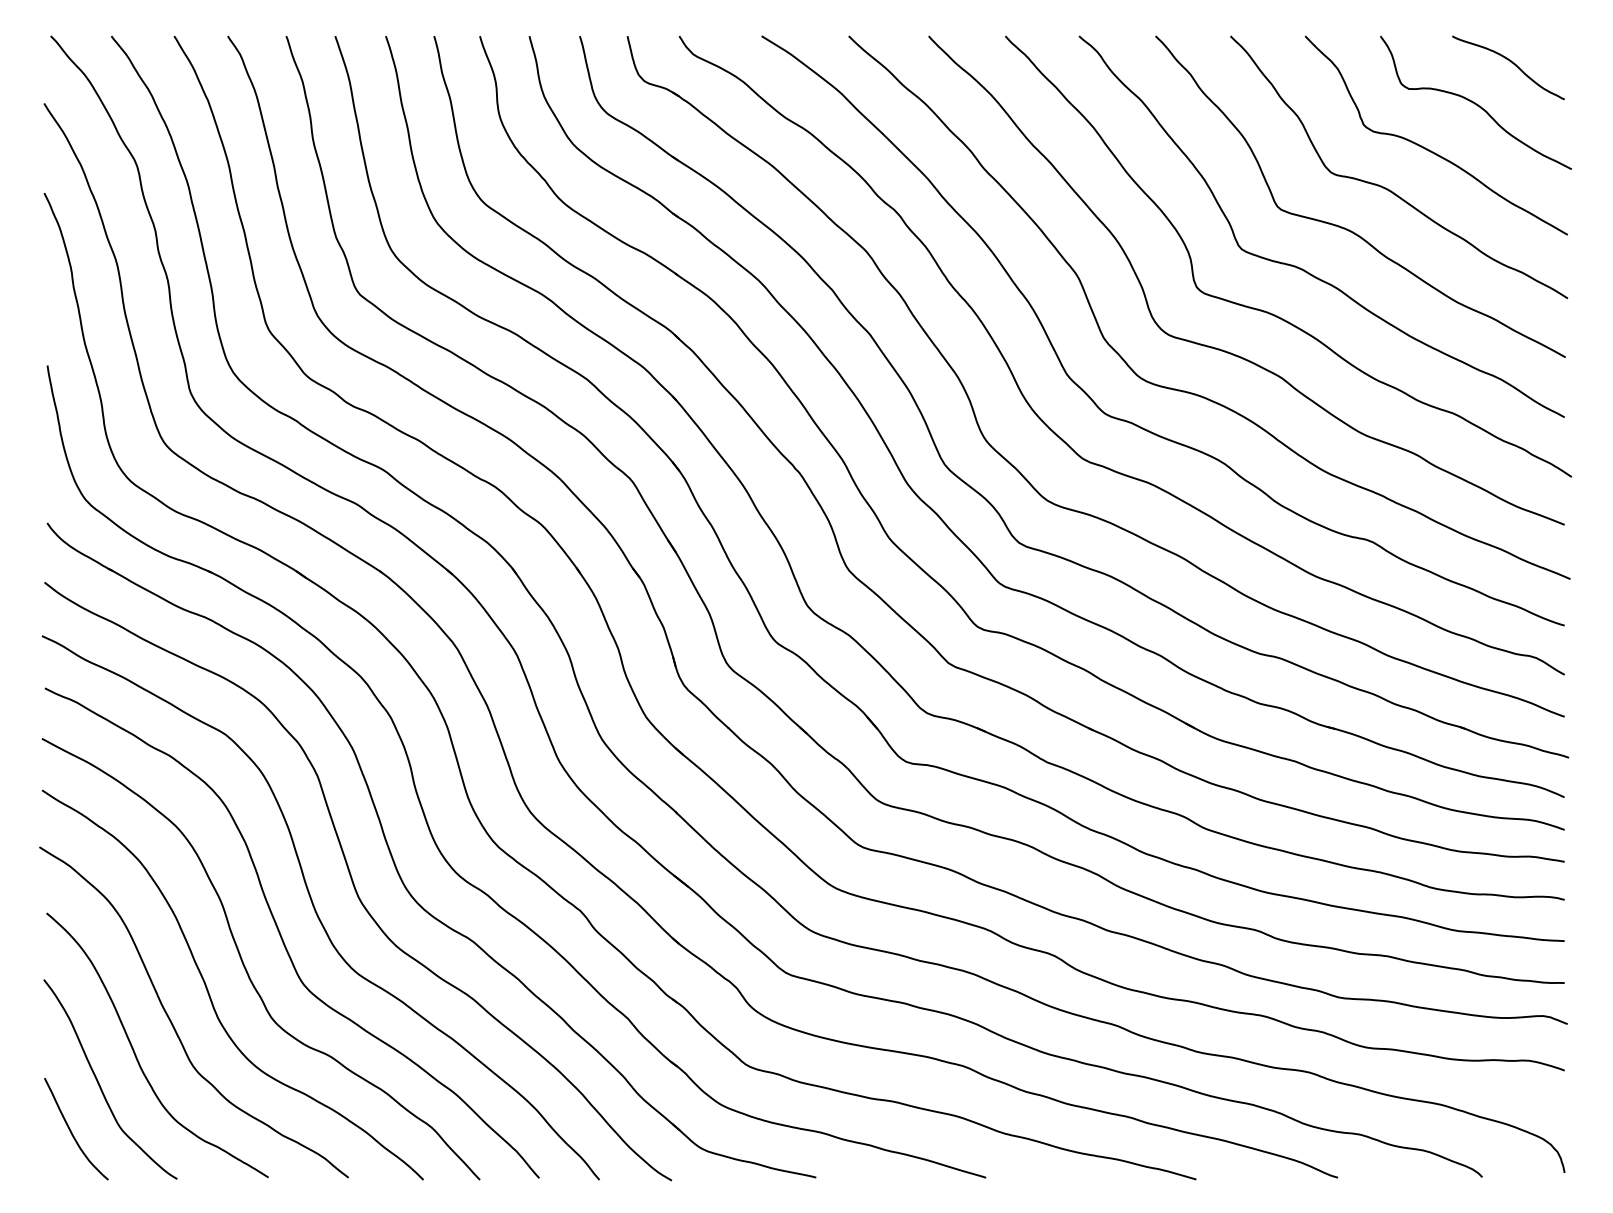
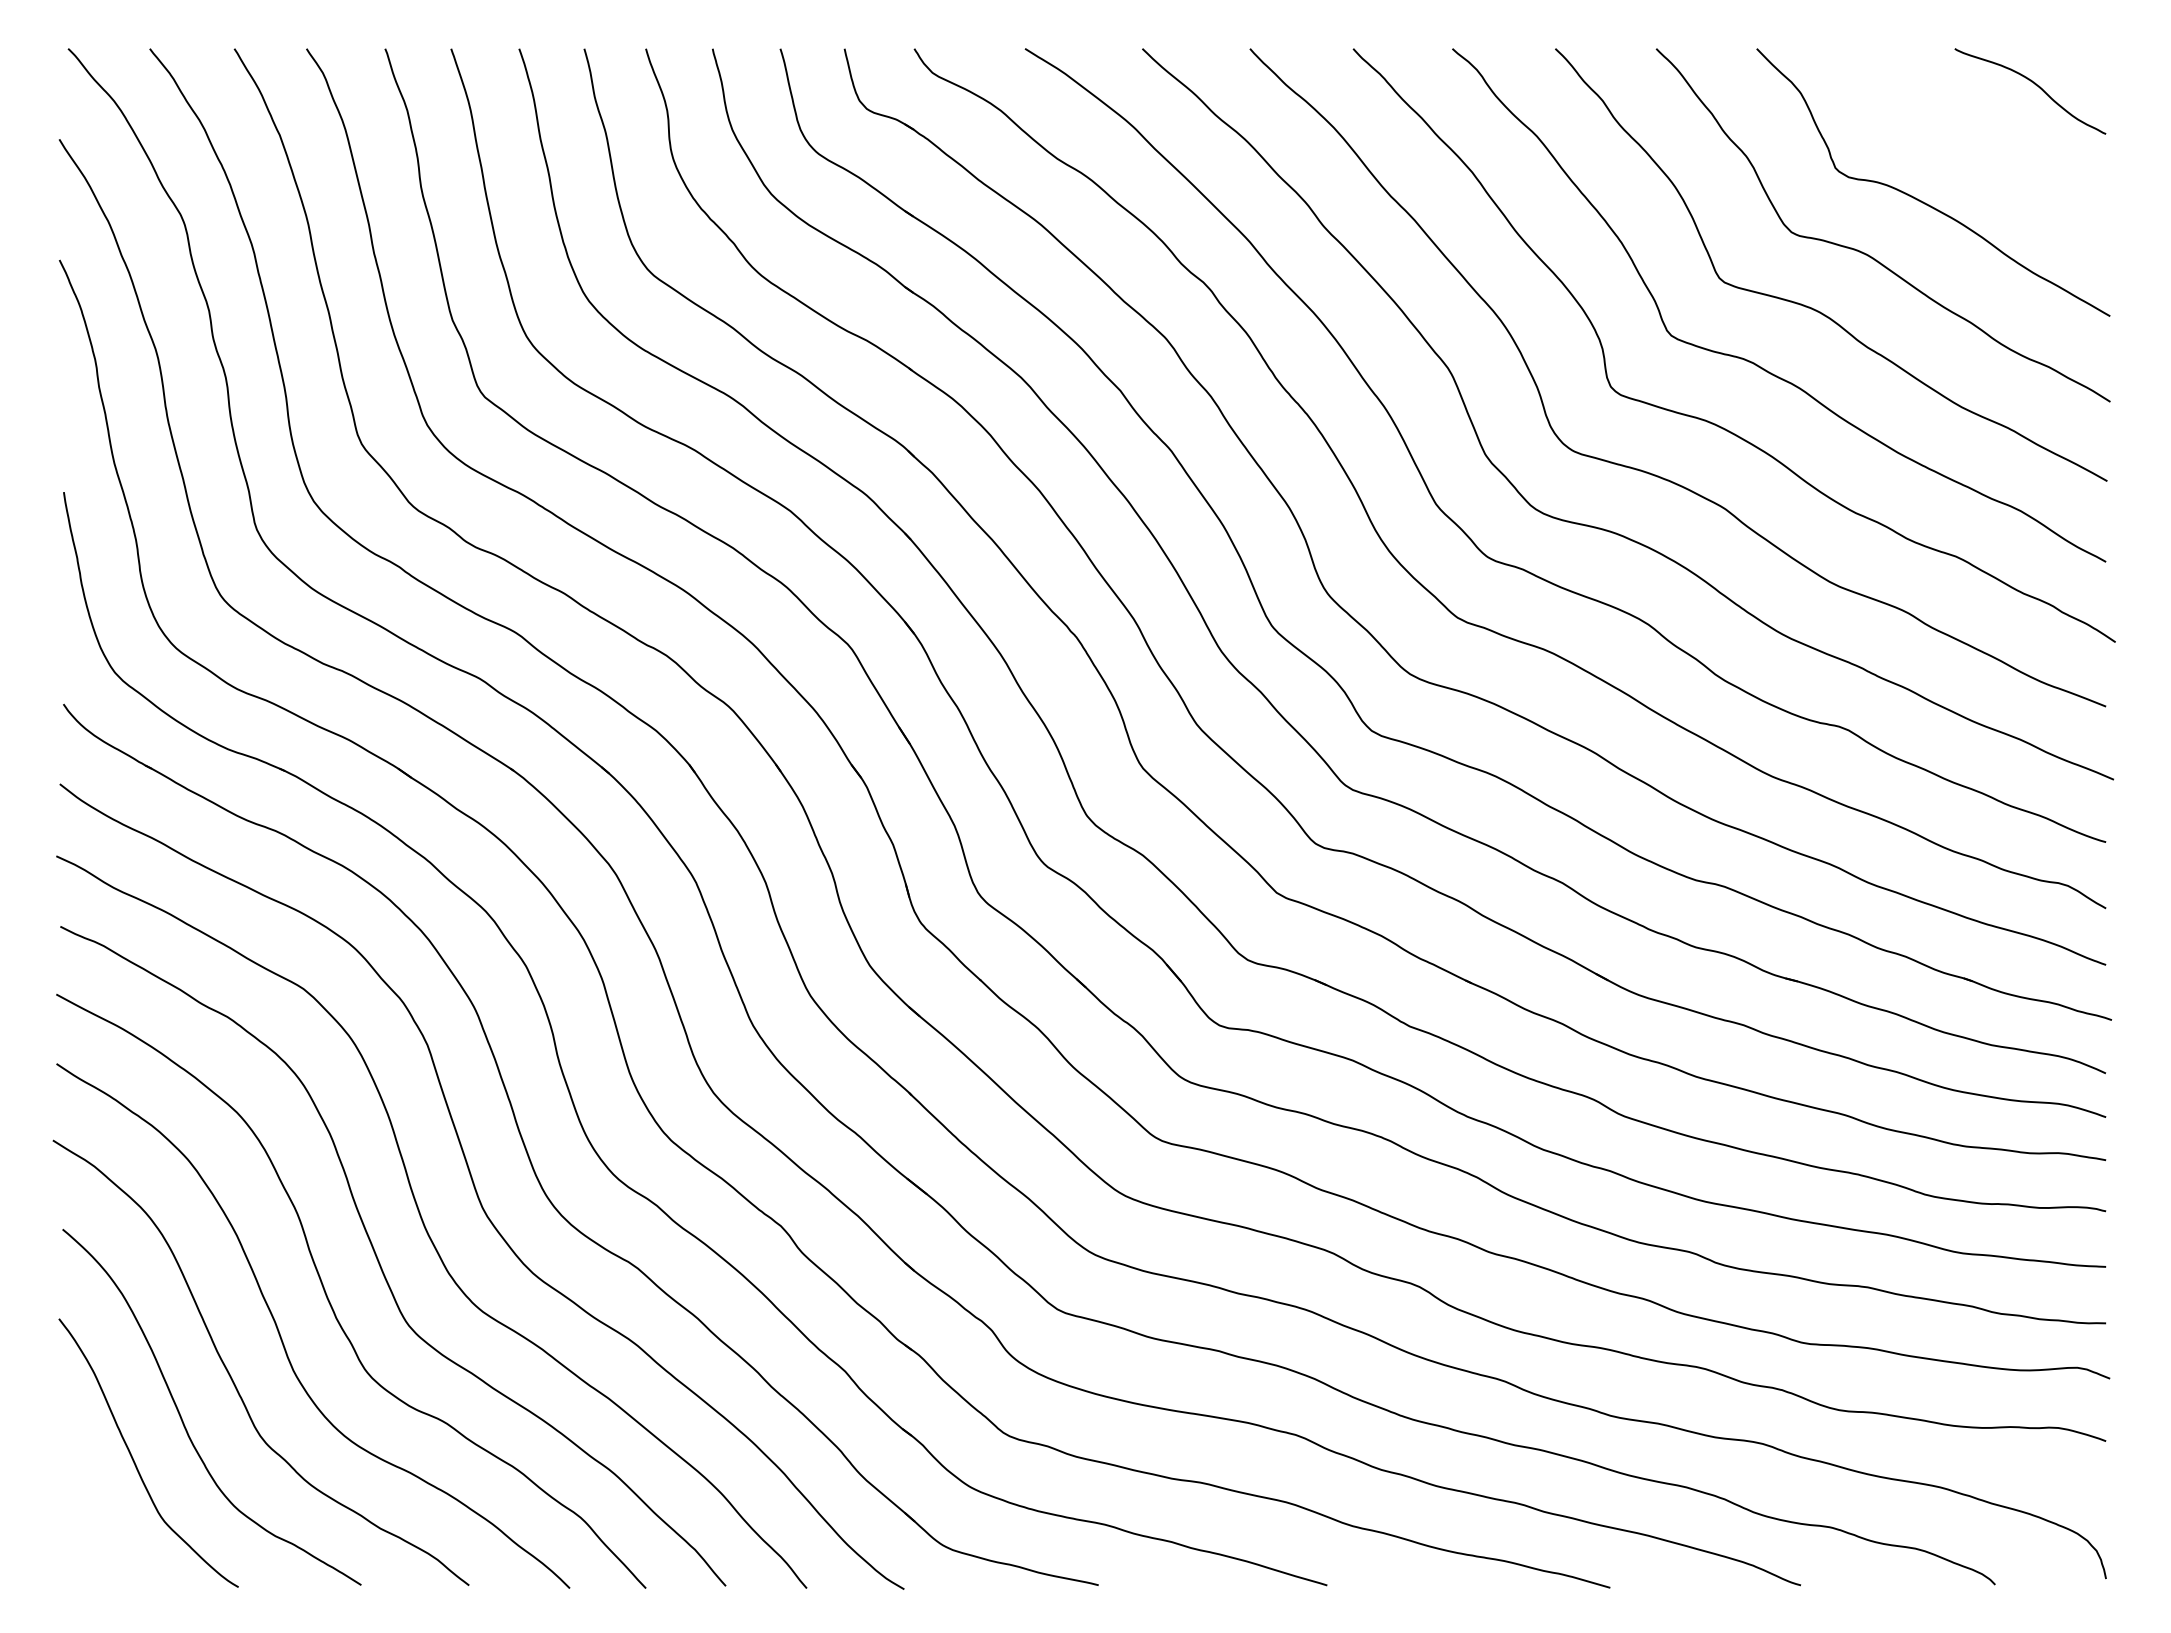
curve: (1475, 102) -> (1985, 138), removed
curve: (71, 1131) -> (96, 1523), removed

